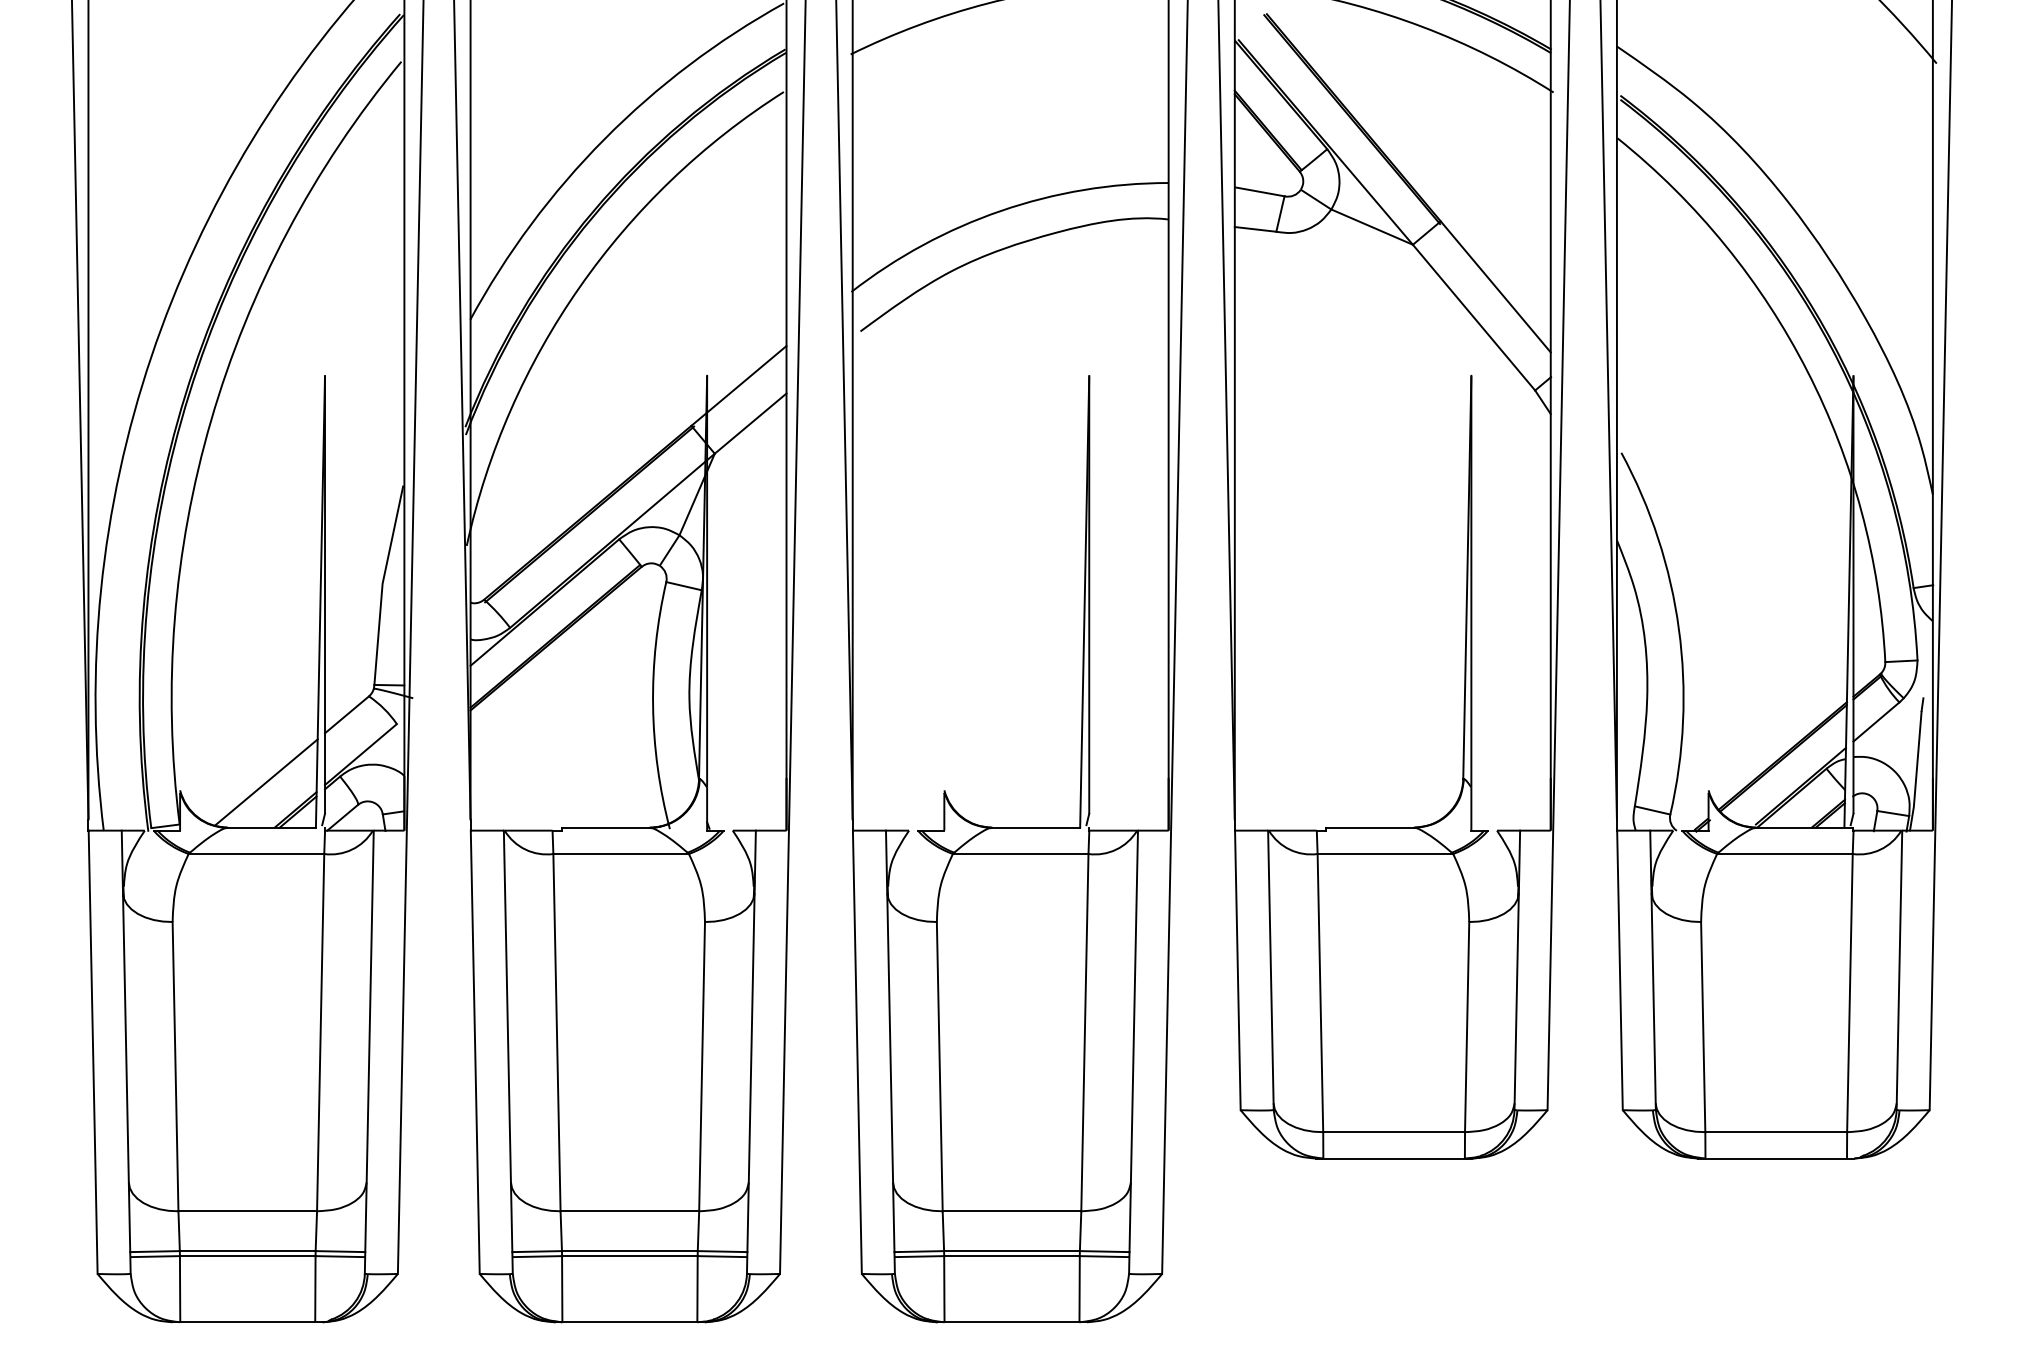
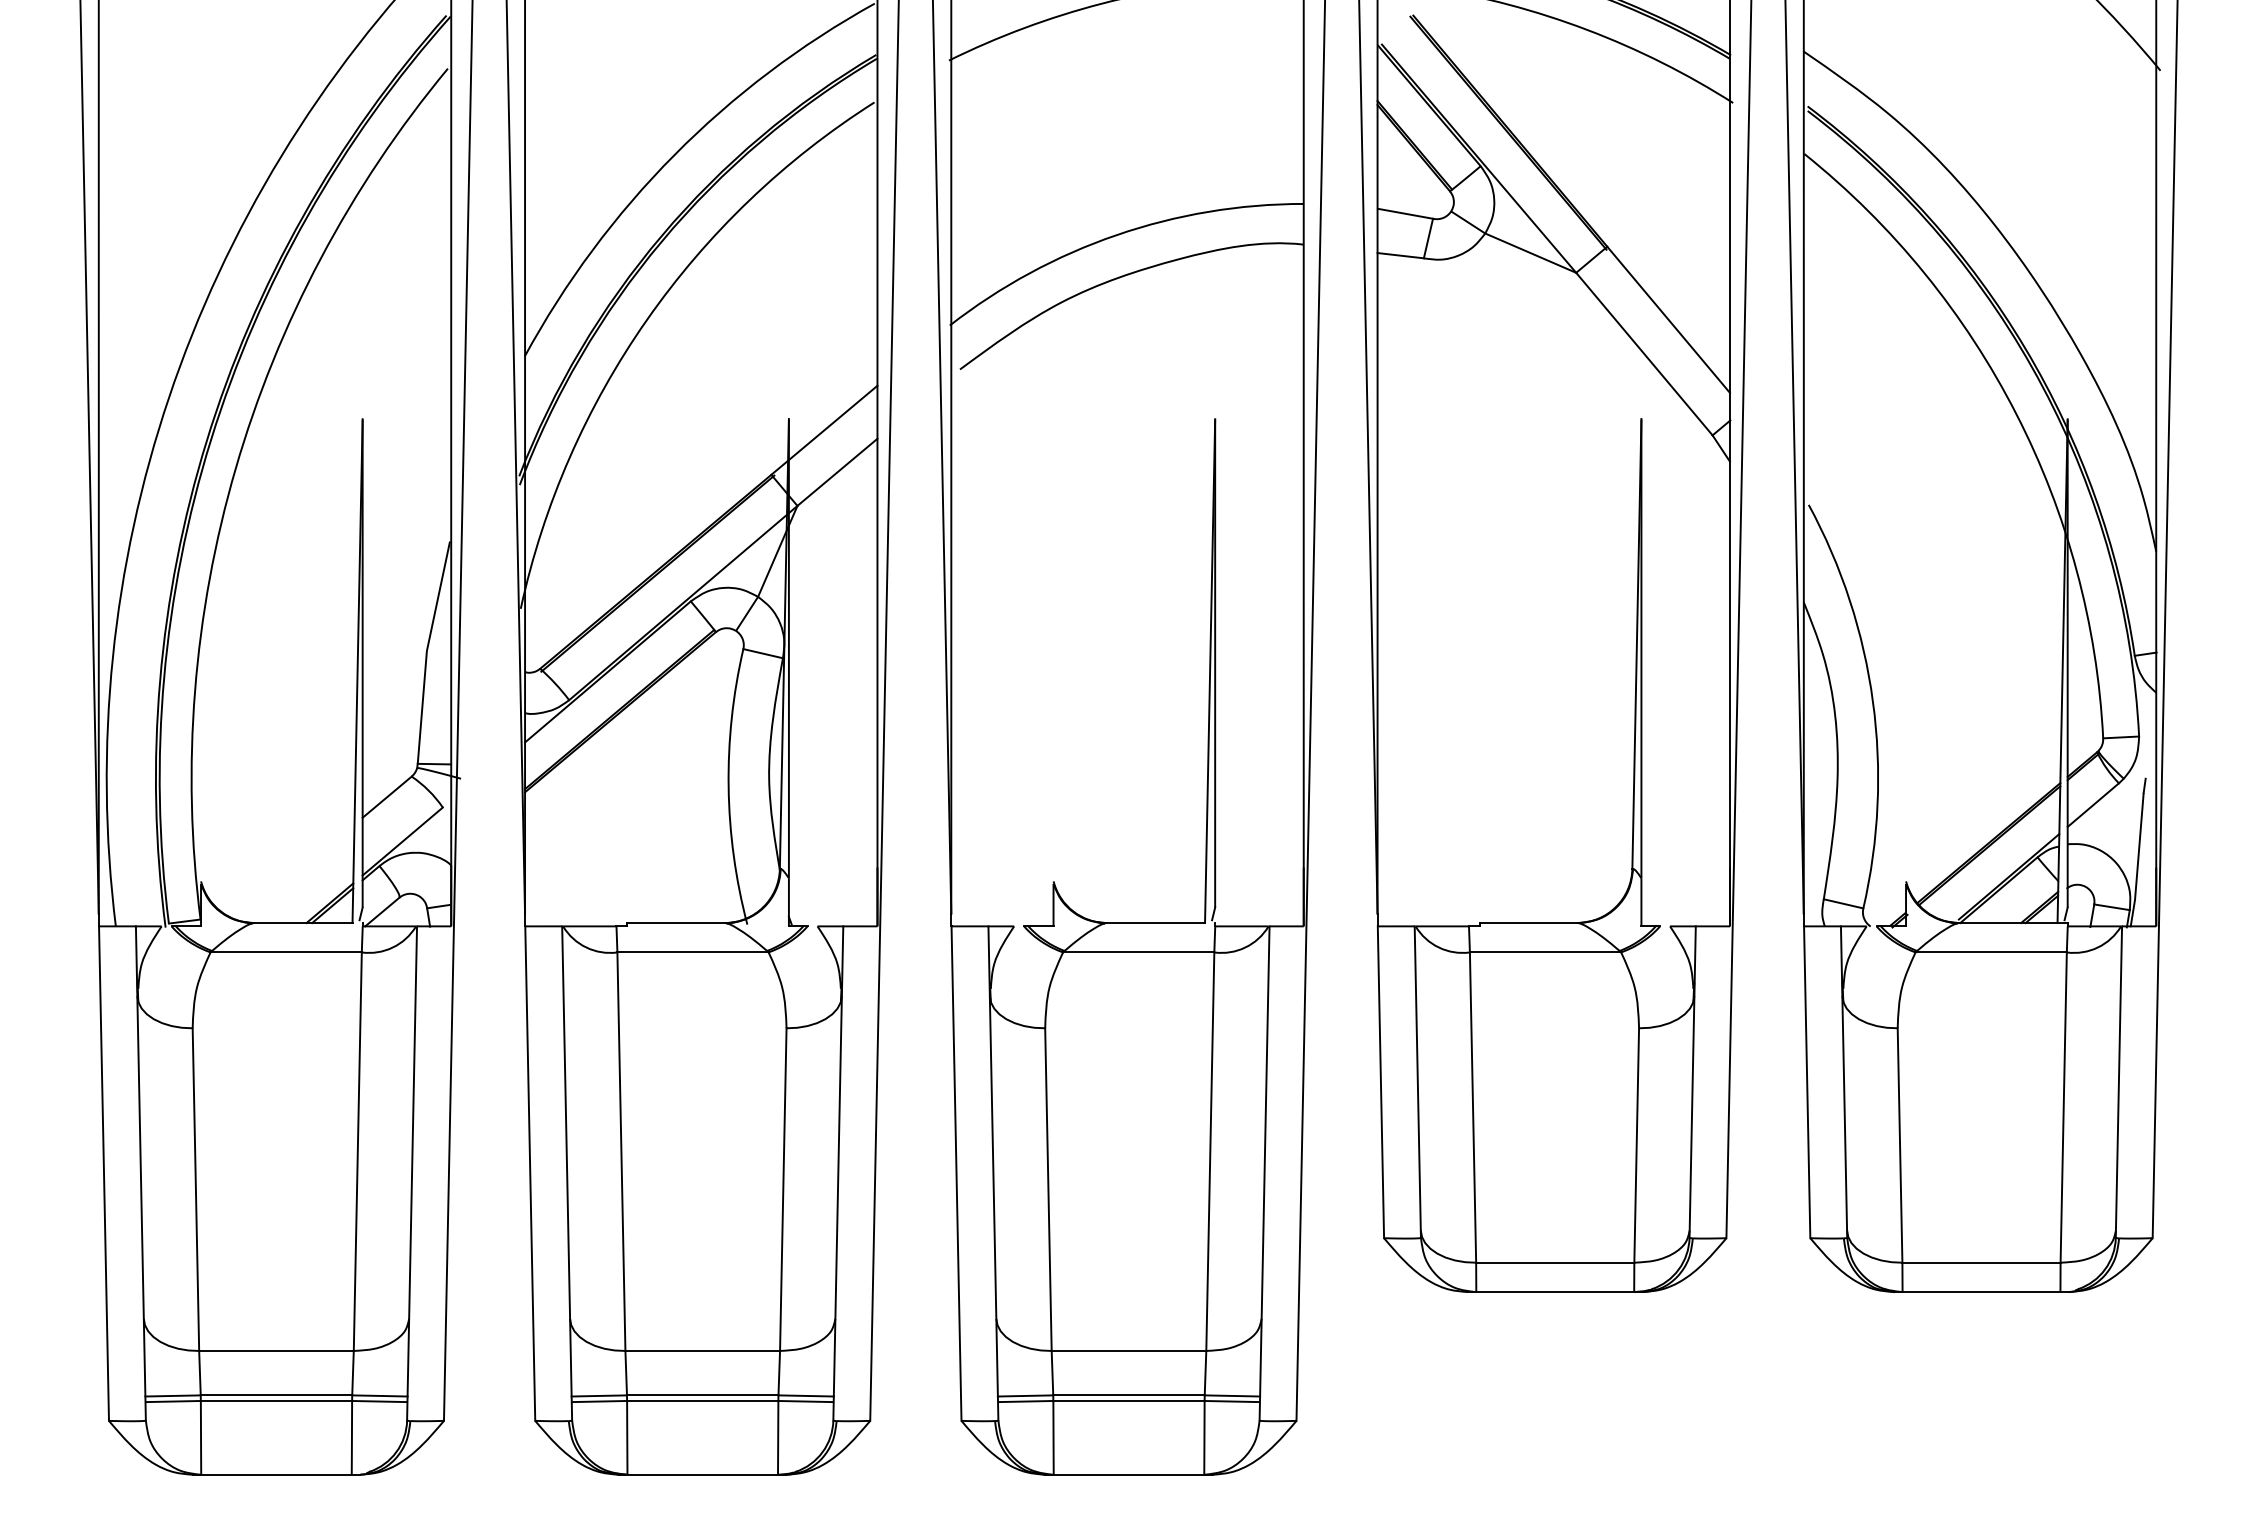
line: (266, 782) -> (297, 872), removed

